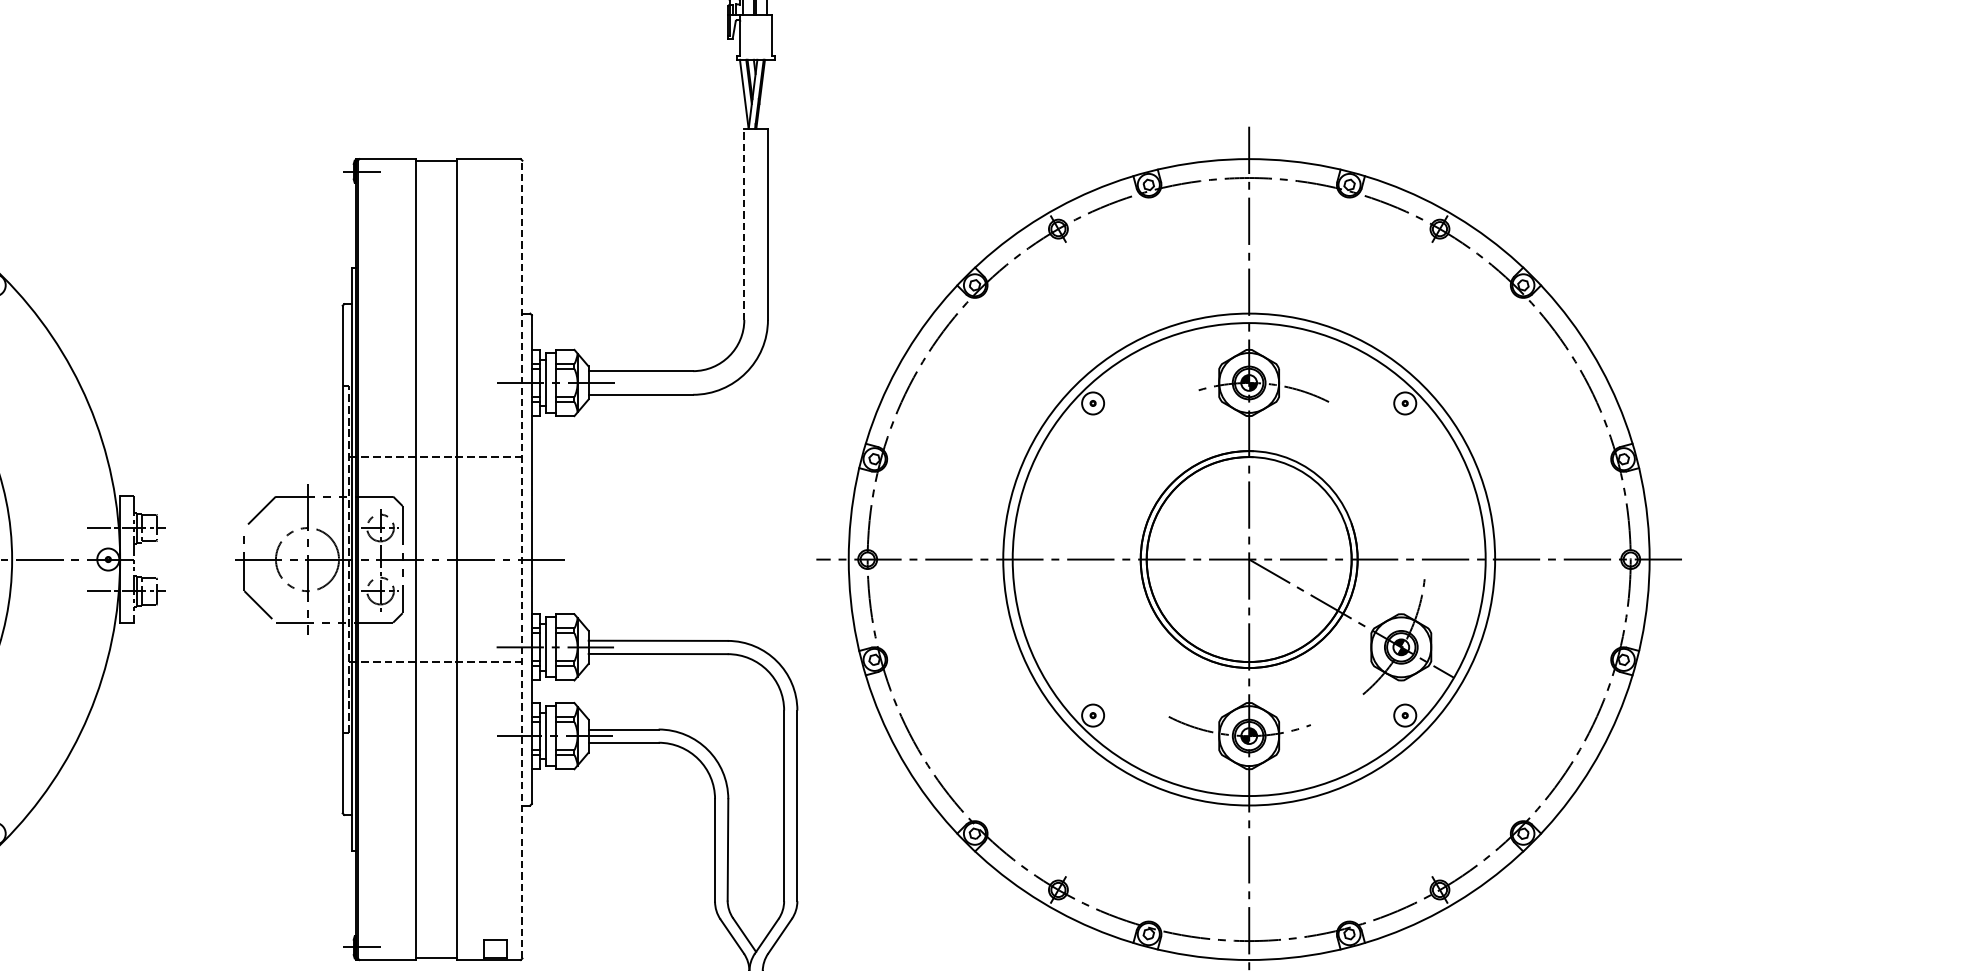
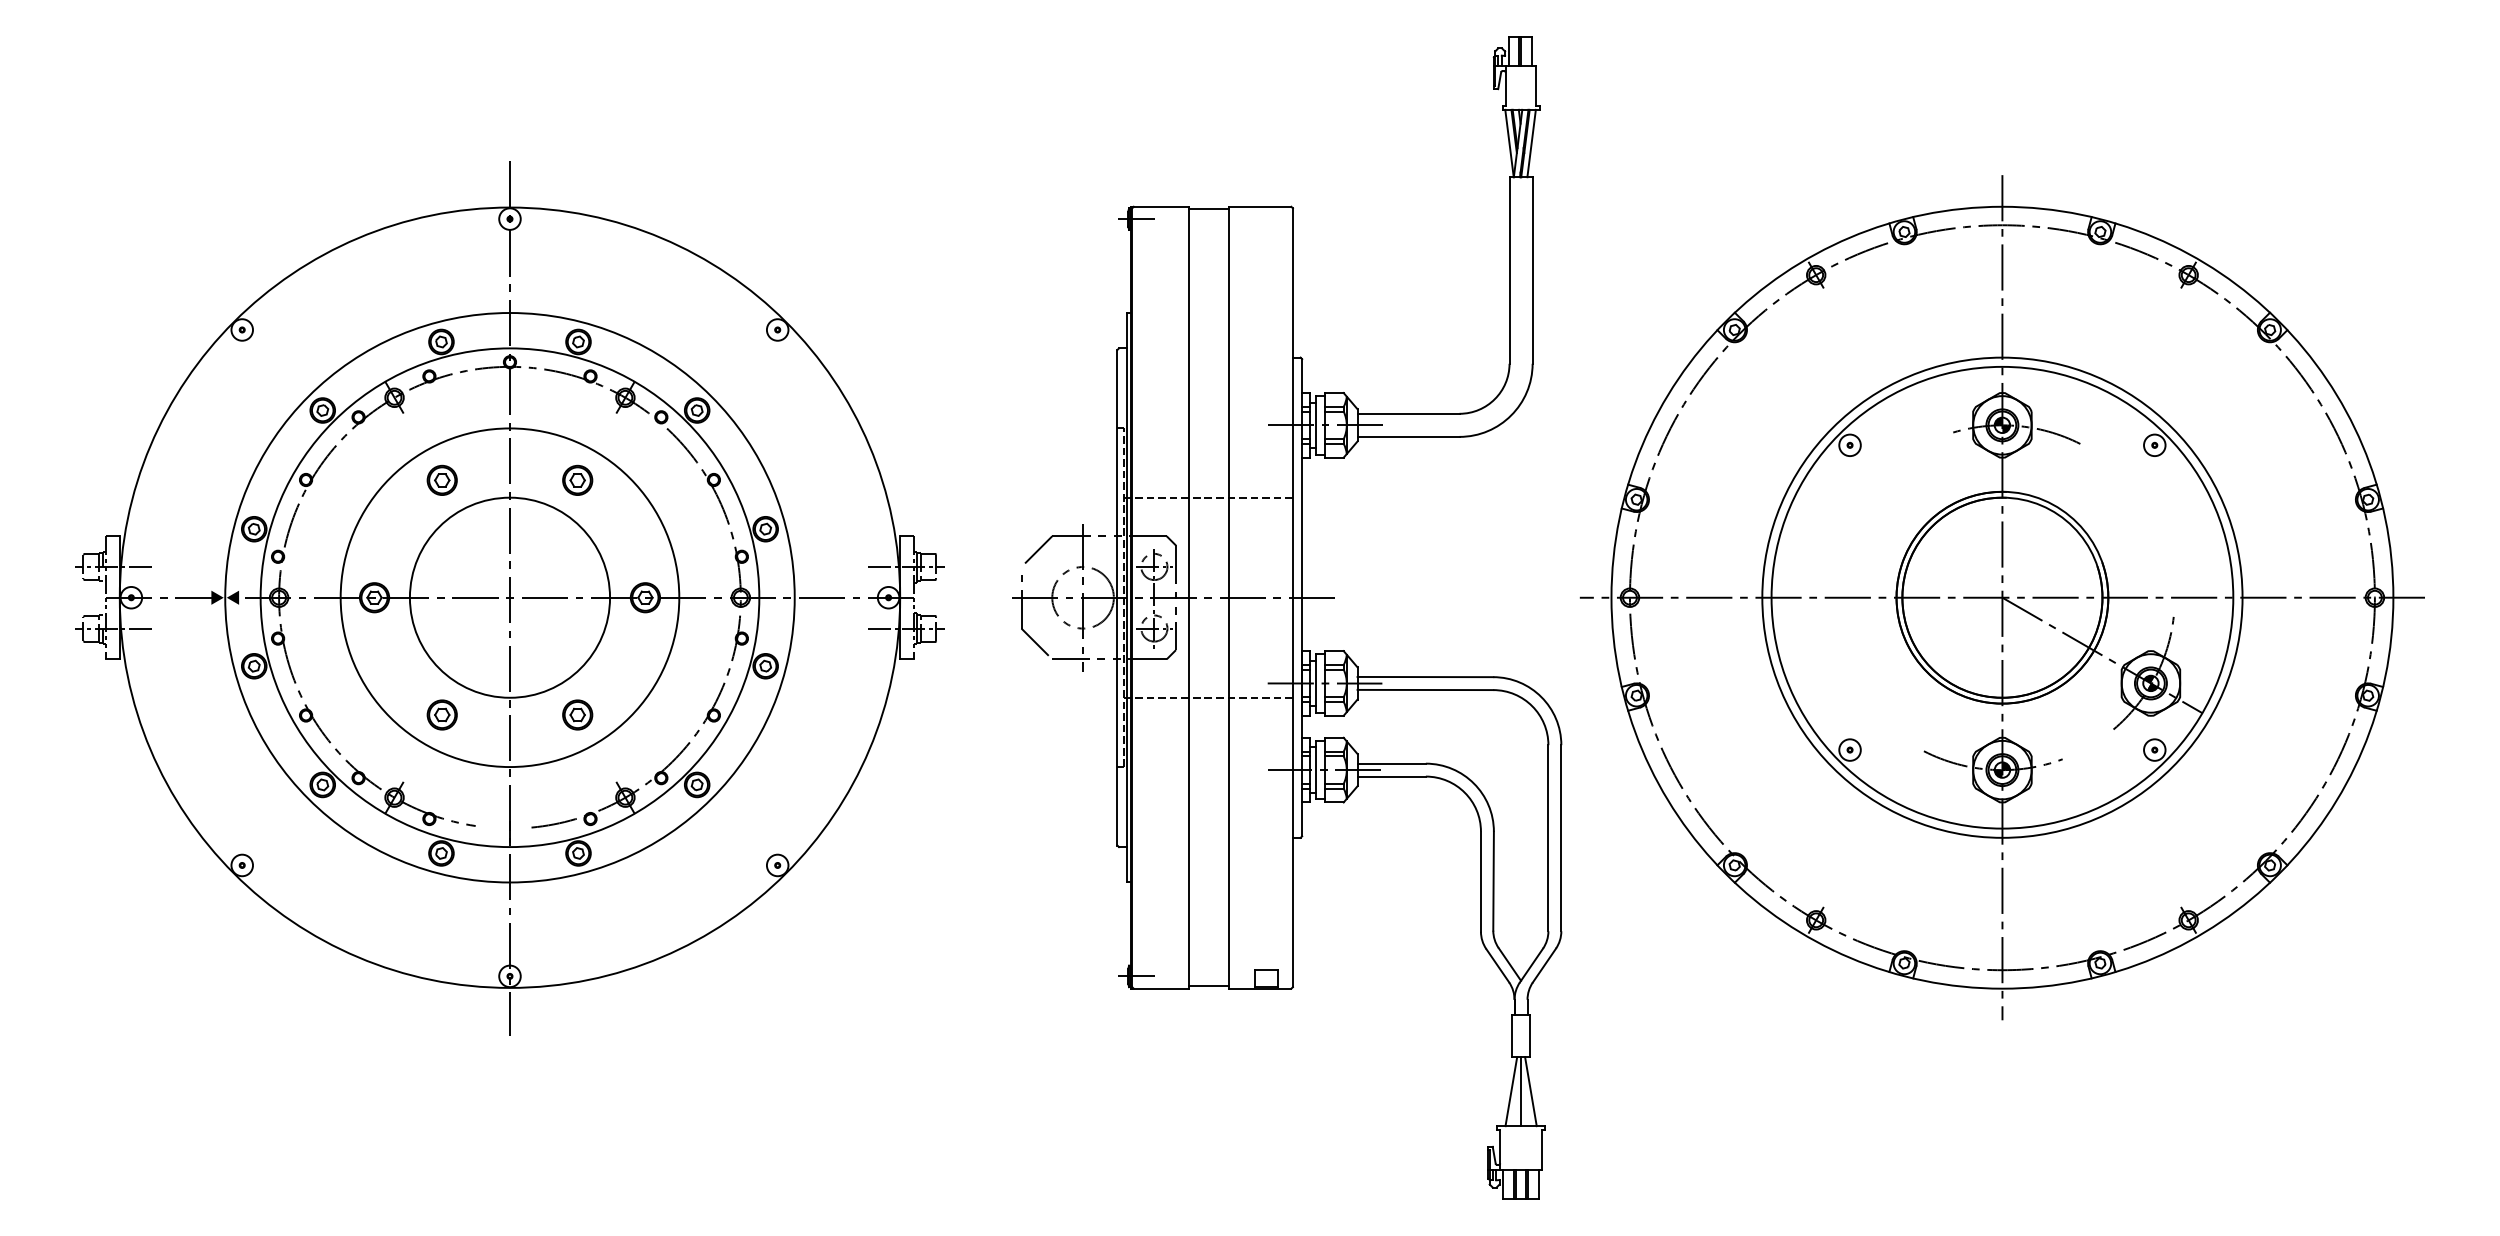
line: (766, 94) -> (1531, 143), added
line: (744, 224) -> (1509, 270), dashed -> solid
line: (522, 559) -> (1292, 597), dashed -> solid

